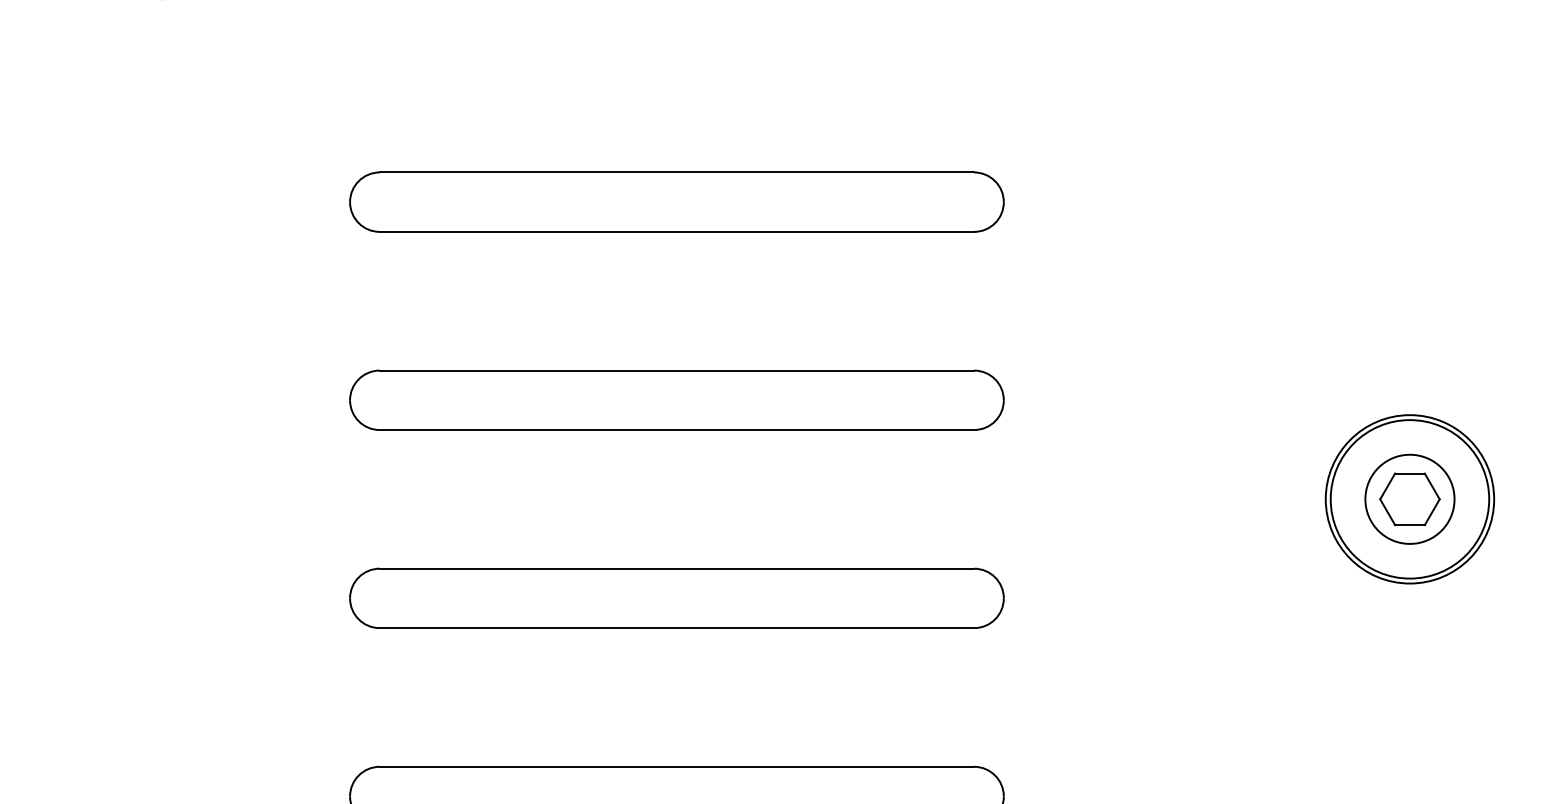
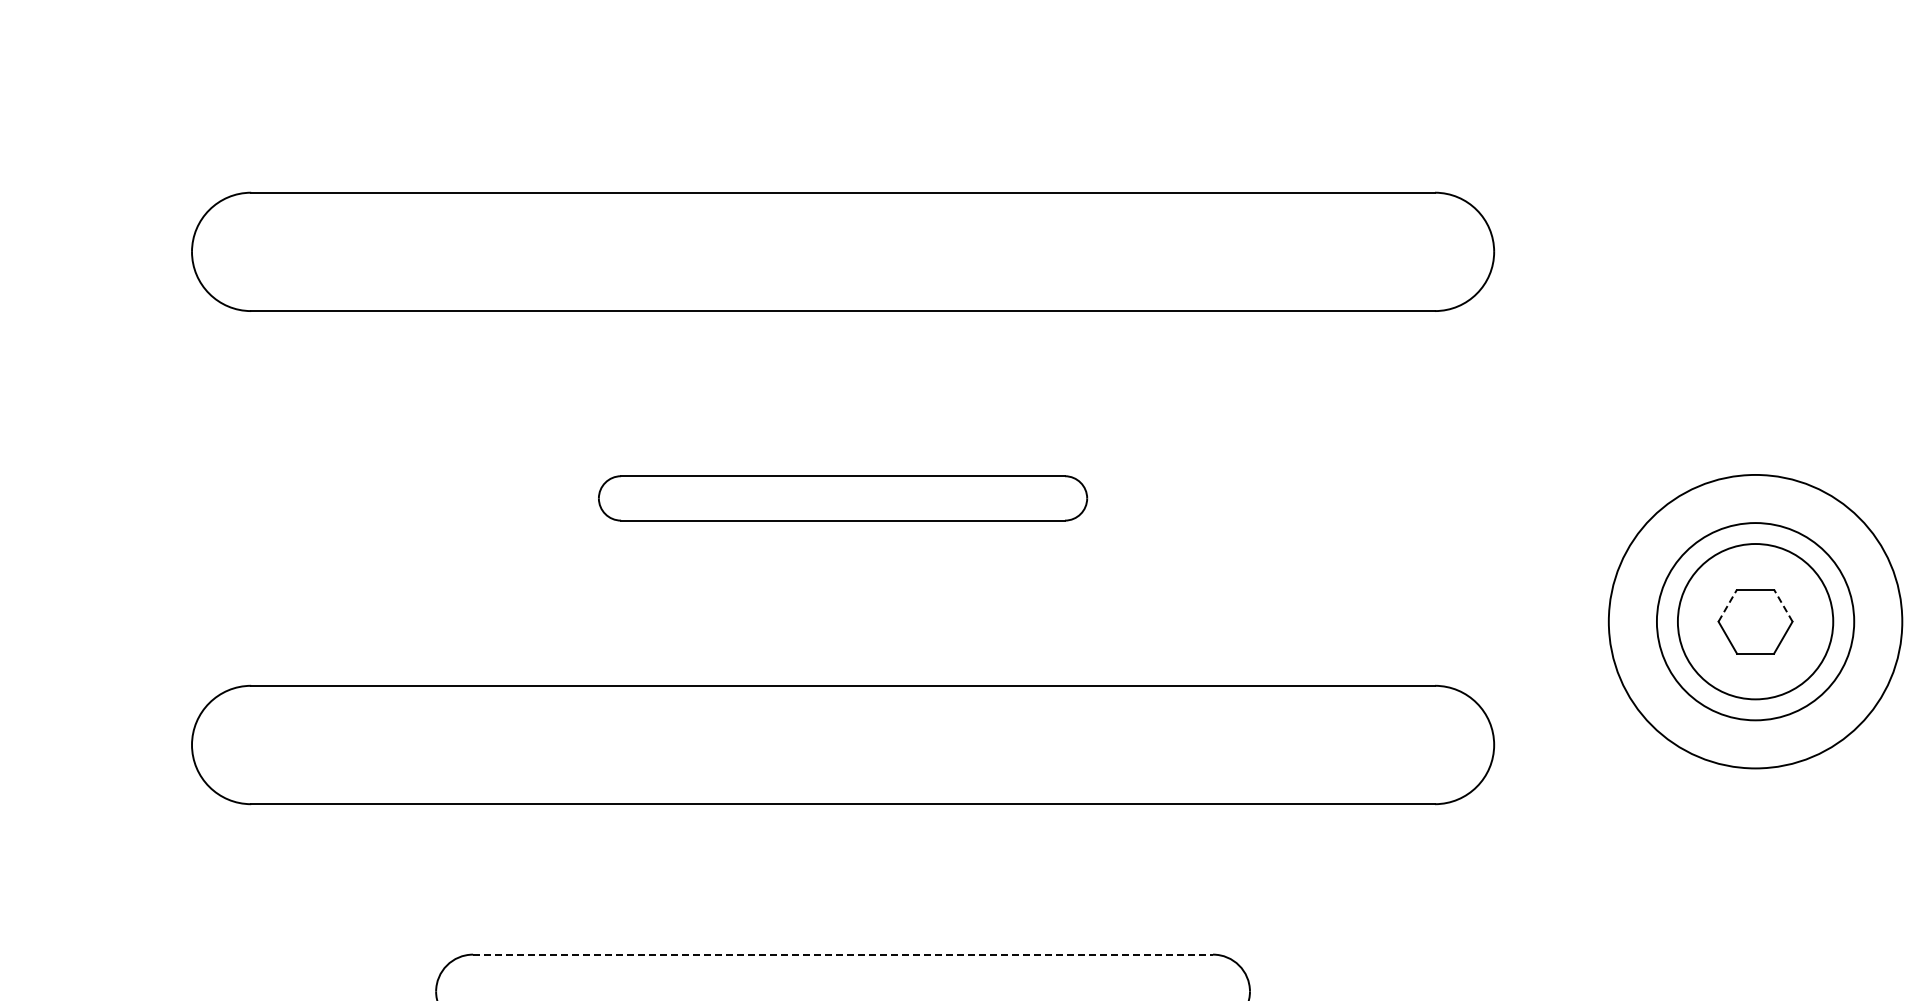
part: (676, 201) -> (842, 251), size x1.6
part: (676, 400) -> (842, 498), size x0.6
line: (1387, 486) -> (1727, 605), solid -> dashed
line: (1432, 486) -> (1783, 605), solid -> dashed
circle: (1409, 499) -> (1755, 621), size x1.4
circle: (1409, 499) -> (1755, 621), size x1.4
part: (676, 598) -> (842, 744), size x1.6
line: (677, 766) -> (843, 954), solid -> dashed

